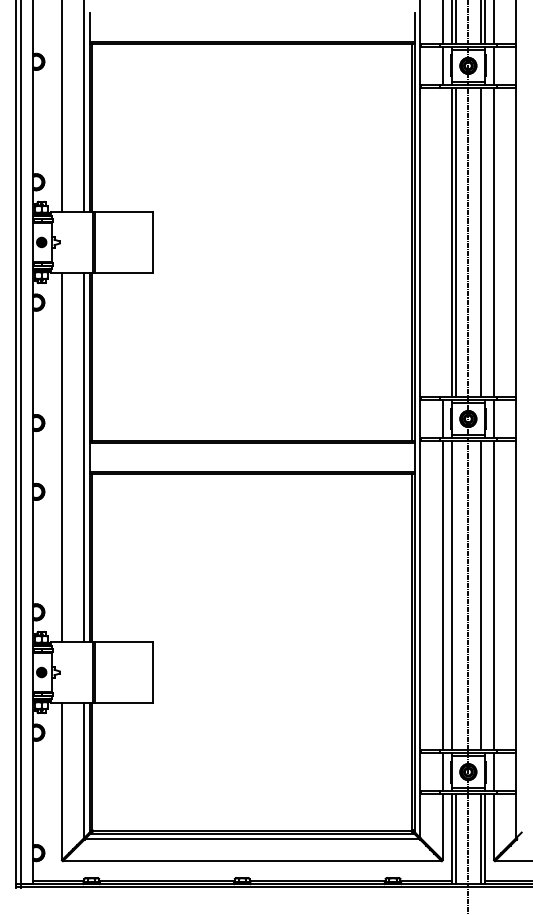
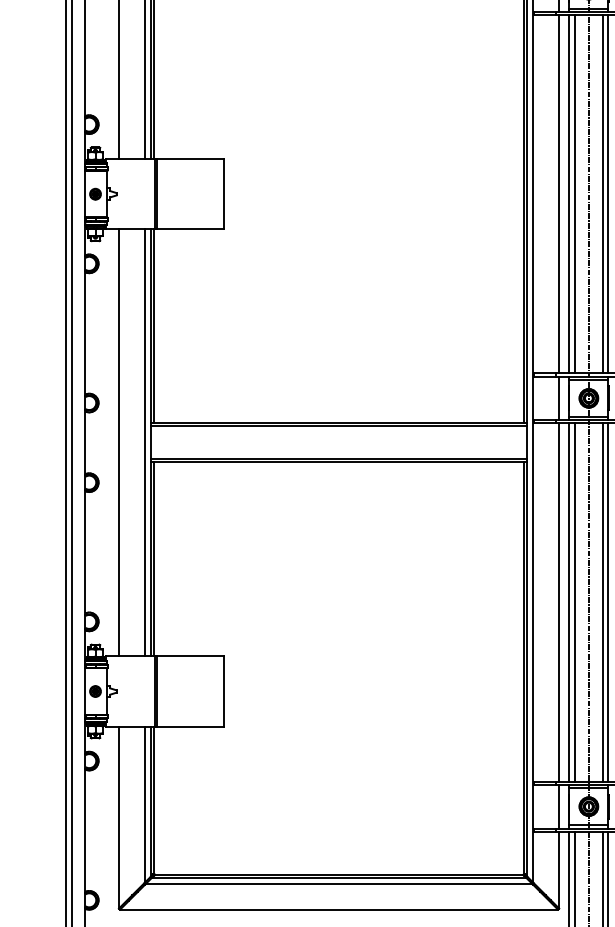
line: (442, 242) -> (558, 194), added
line: (485, 242) -> (608, 194), added
line: (456, 595) -> (575, 602), added
line: (485, 595) -> (608, 602), added

